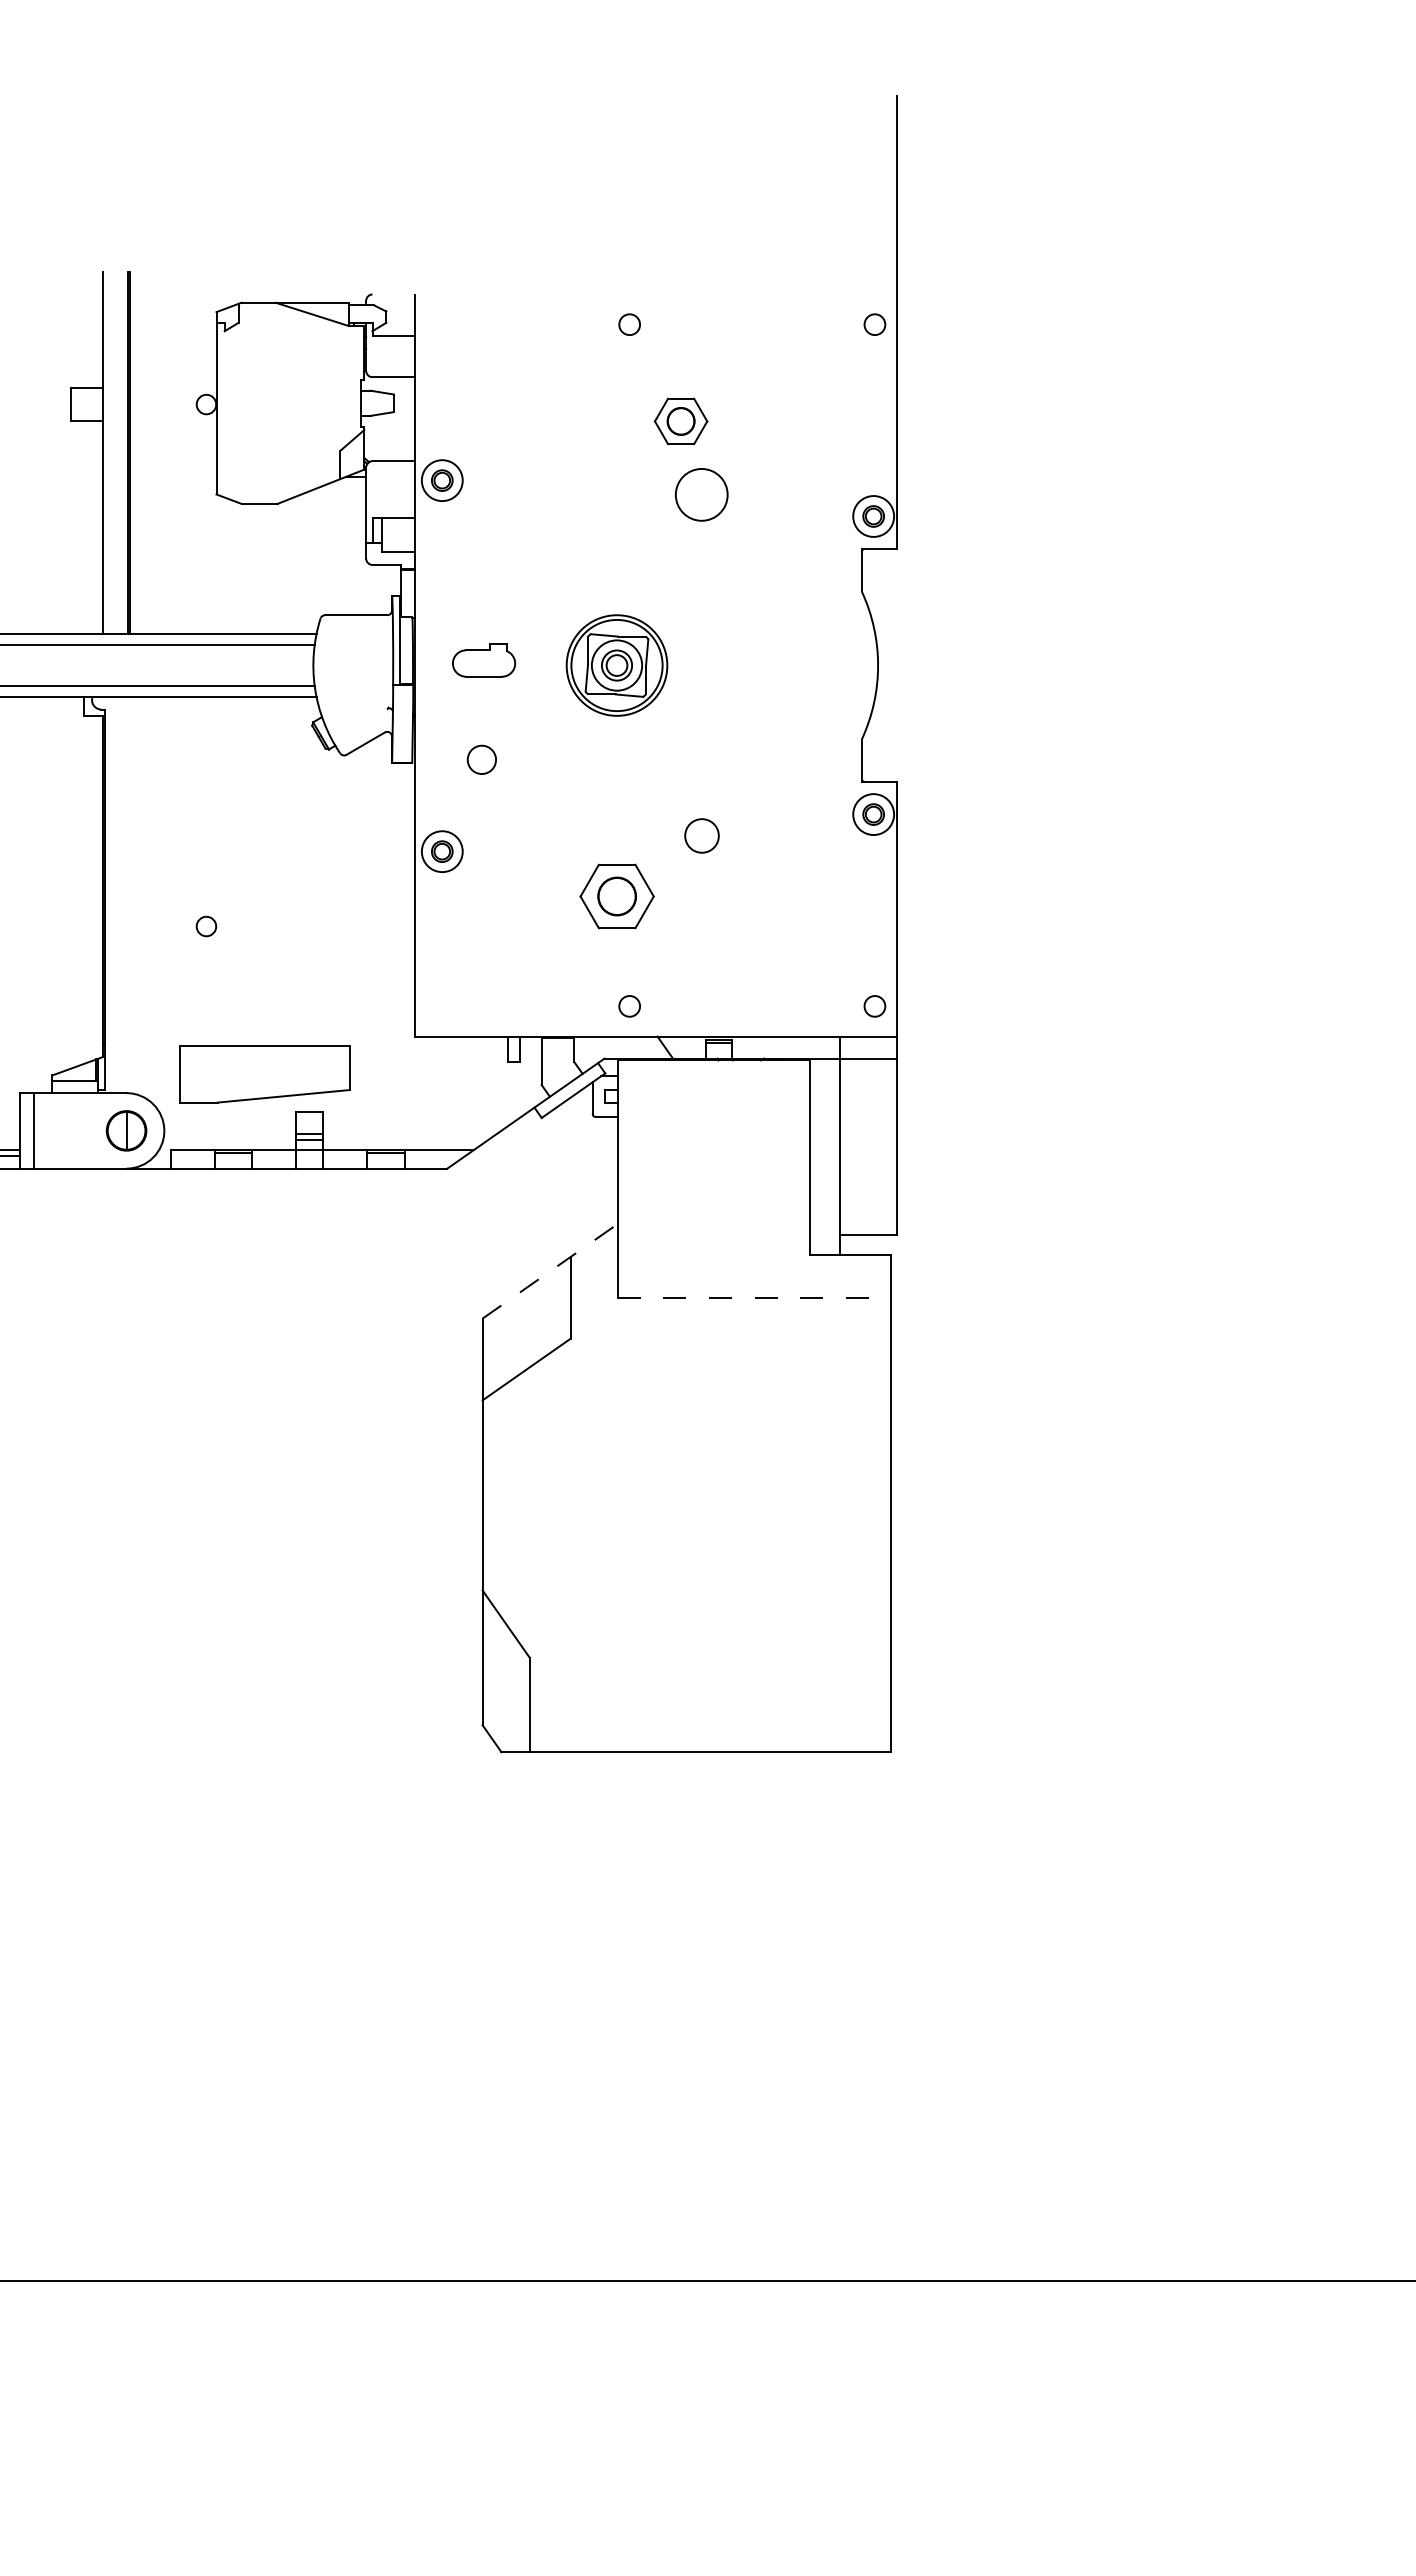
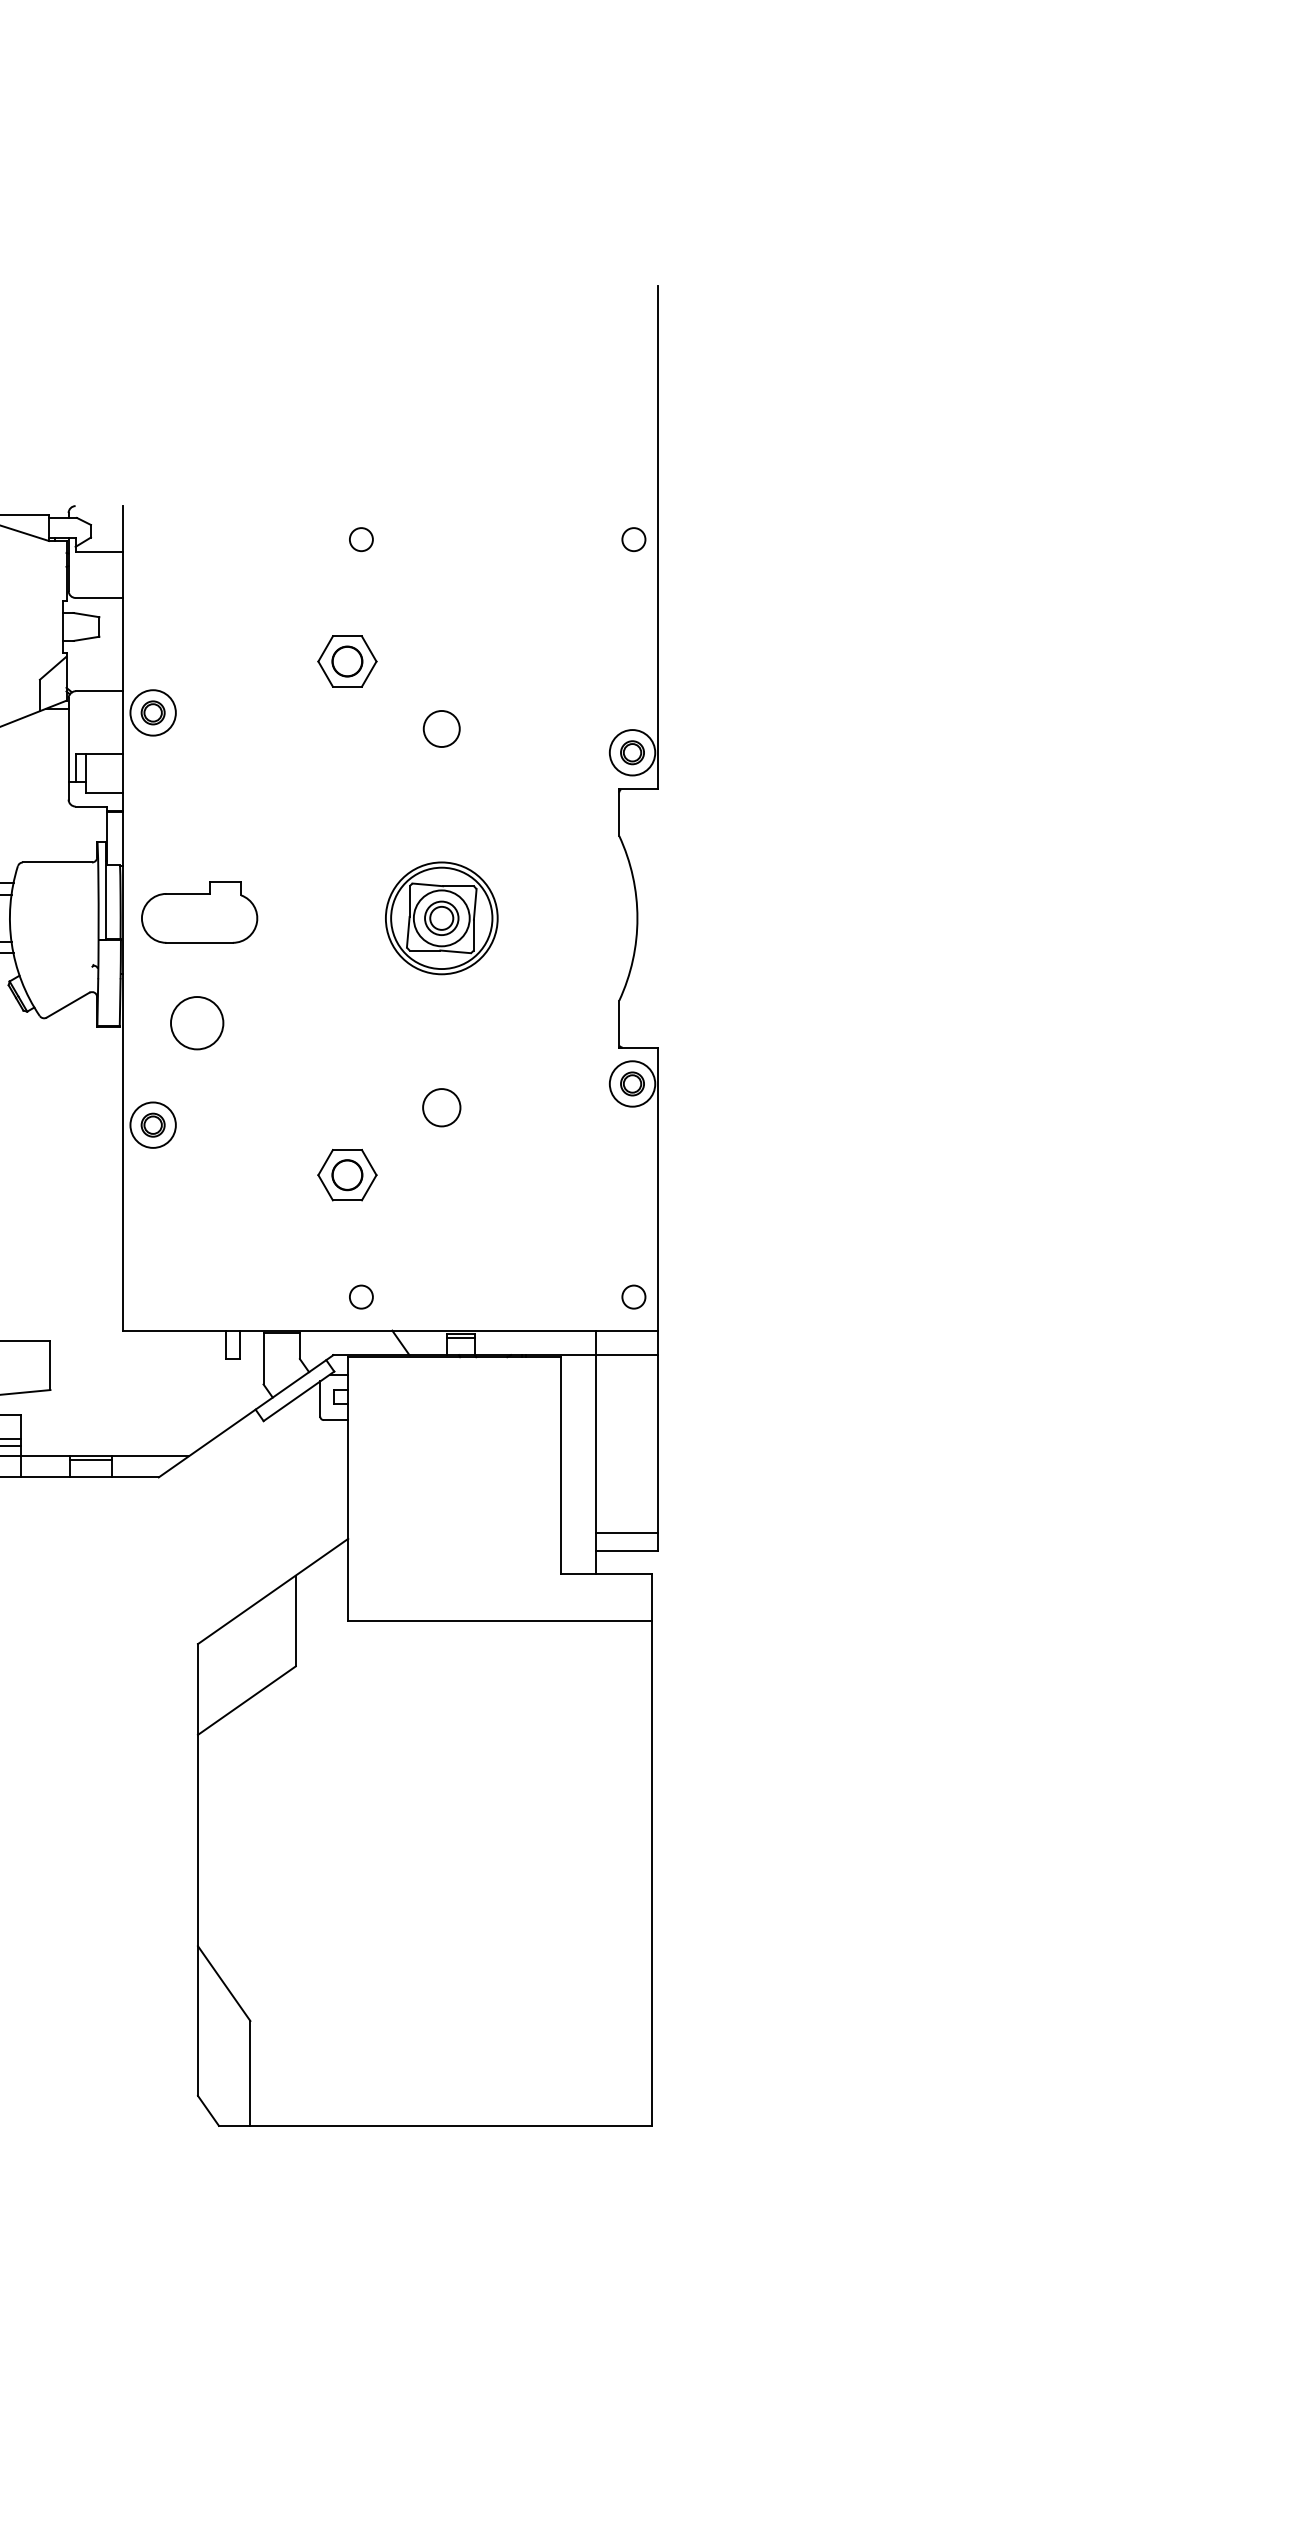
part: (680, 421) -> (346, 661), moved
circle: (702, 495) -> (442, 729), size x0.62
part: (483, 660) -> (198, 912), size x1.67
part: (616, 665) -> (441, 918), moved
circle: (481, 759) -> (196, 1022), size x1.67
part: (616, 896) -> (346, 1175), size x0.71
line: (868, 1218) -> (626, 1532), added
line: (550, 1271) -> (273, 1591), dashed -> solid
line: (754, 1297) -> (500, 1620), dashed -> solid

